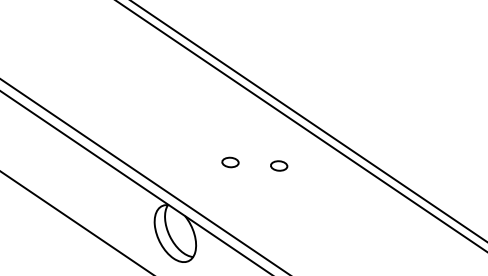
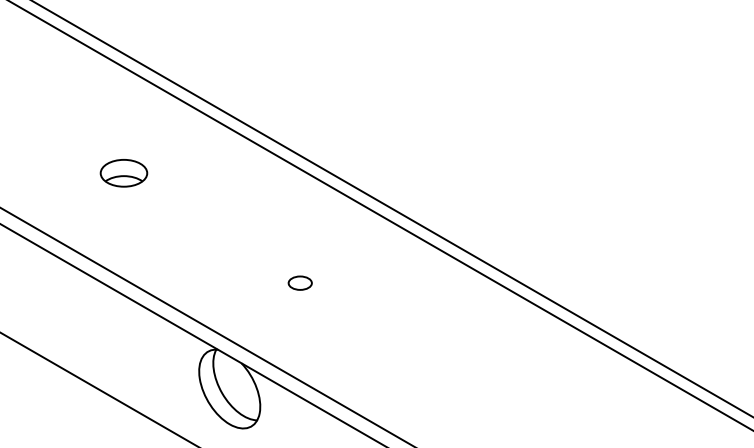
part: (111, 76) -> (123, 173), added
part: (278, 165) -> (368, 282), removed

